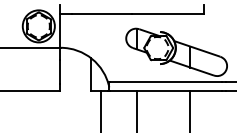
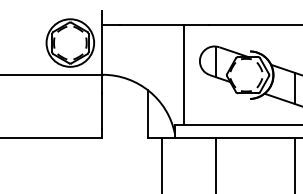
line: (115, 47) -> (184, 74), added

